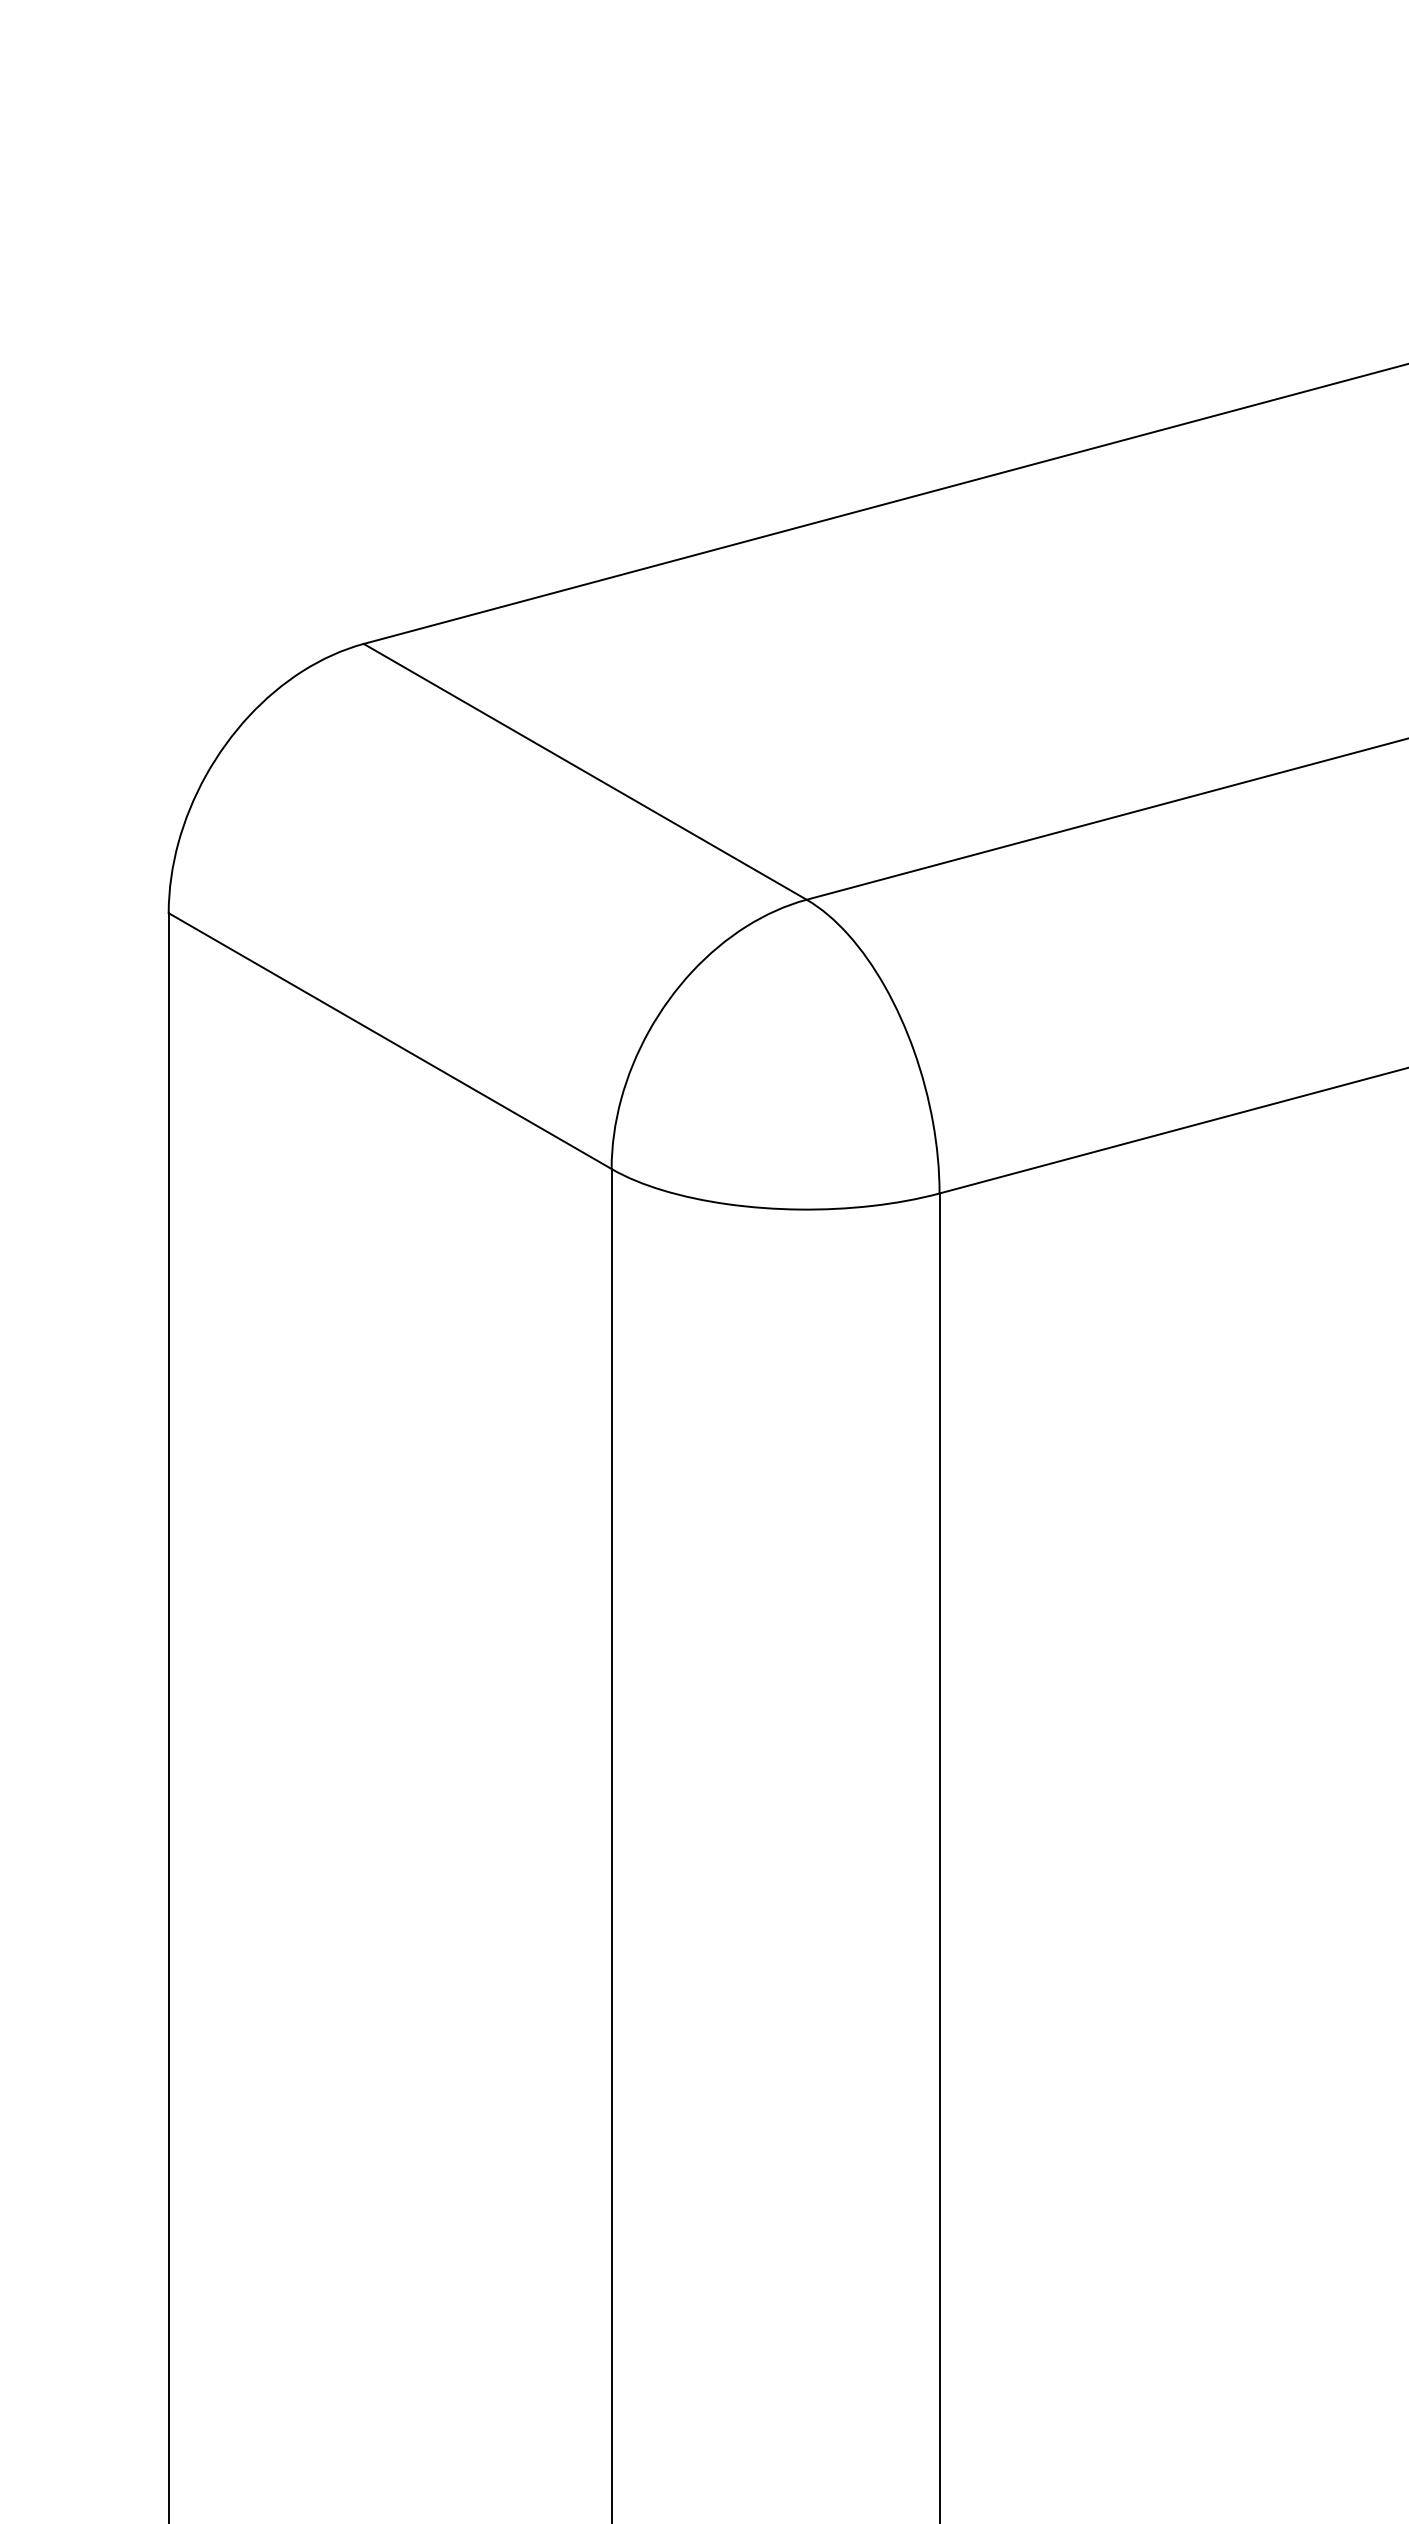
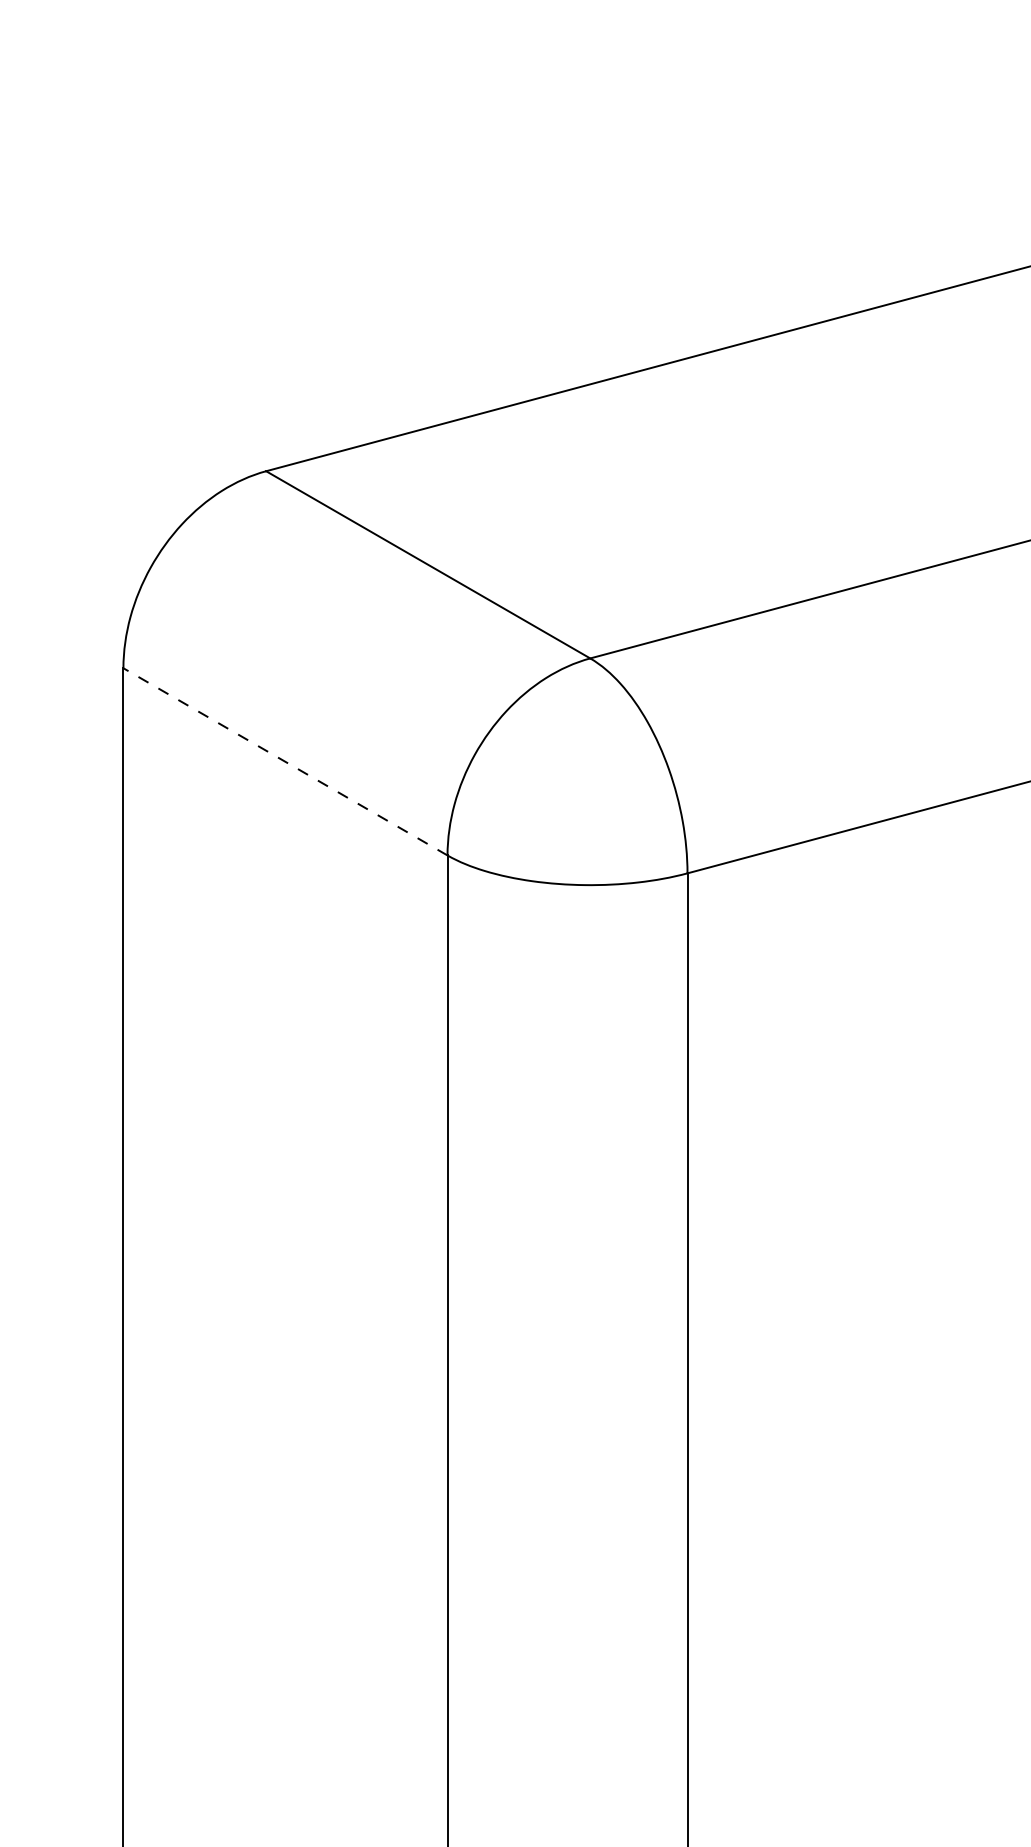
line: (390, 1040) -> (285, 761), solid -> dashed

